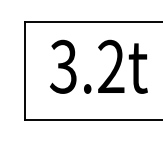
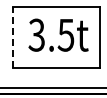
text: (110, 65) -> (65, 34), 3.2t -> 3.5t
line: (24, 70) -> (12, 37), solid -> dashed

